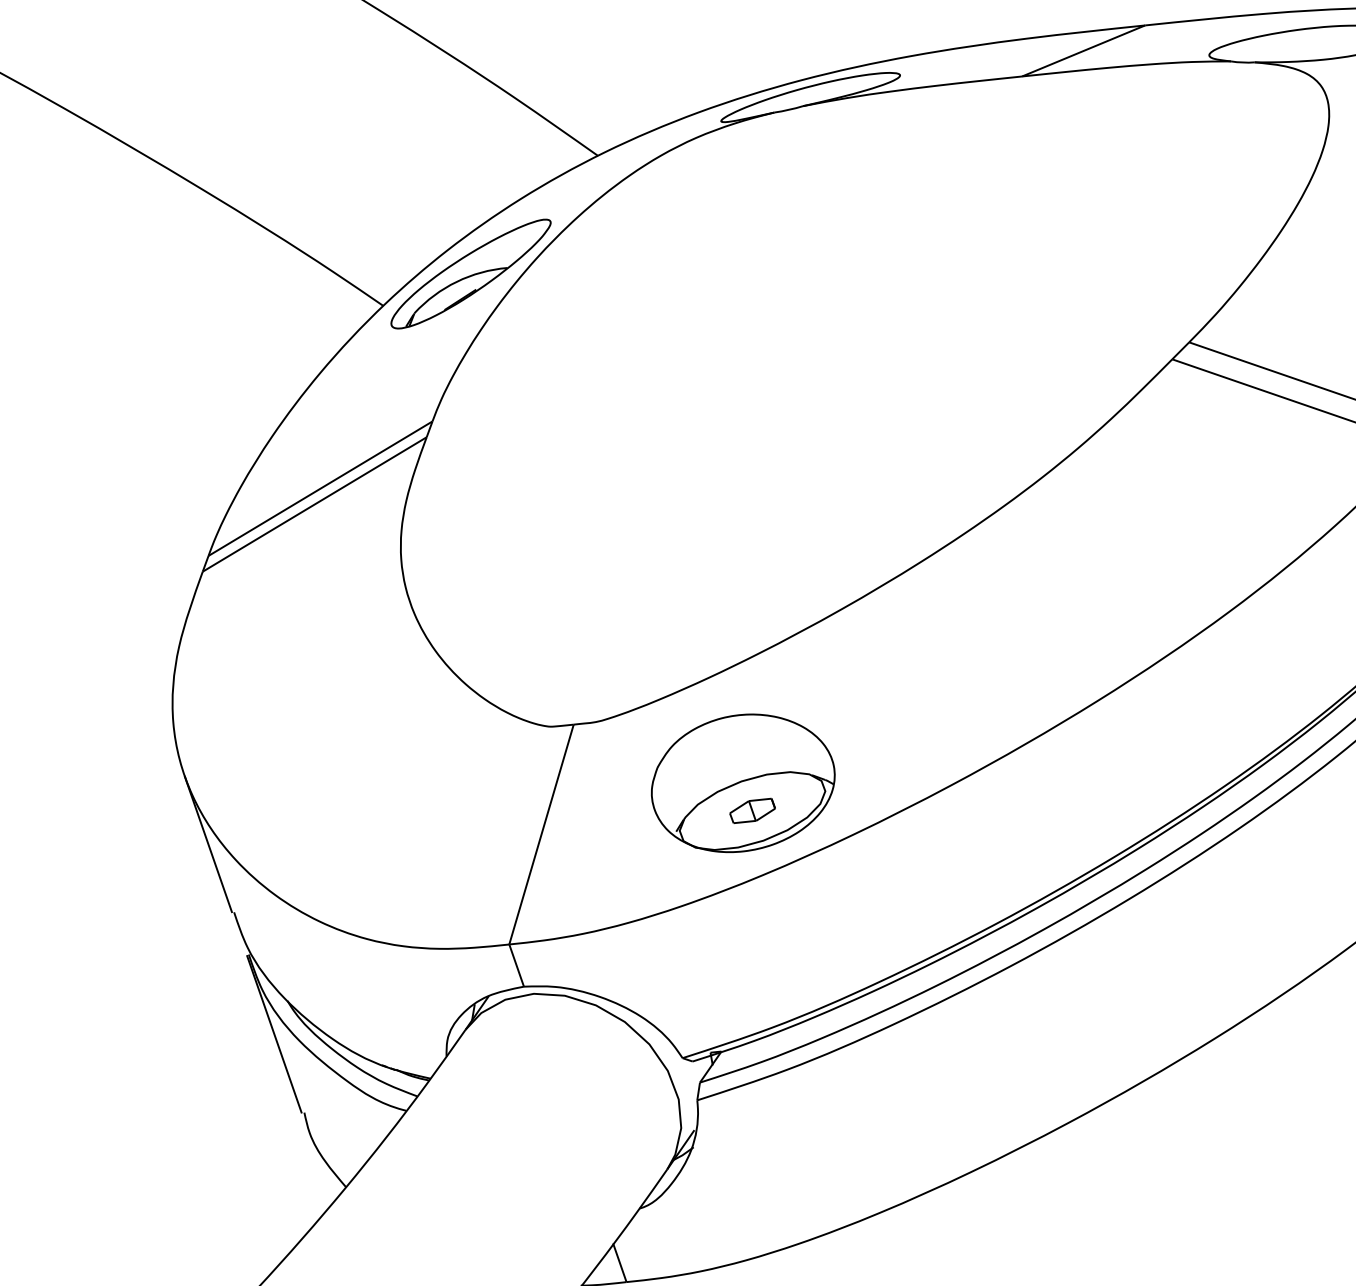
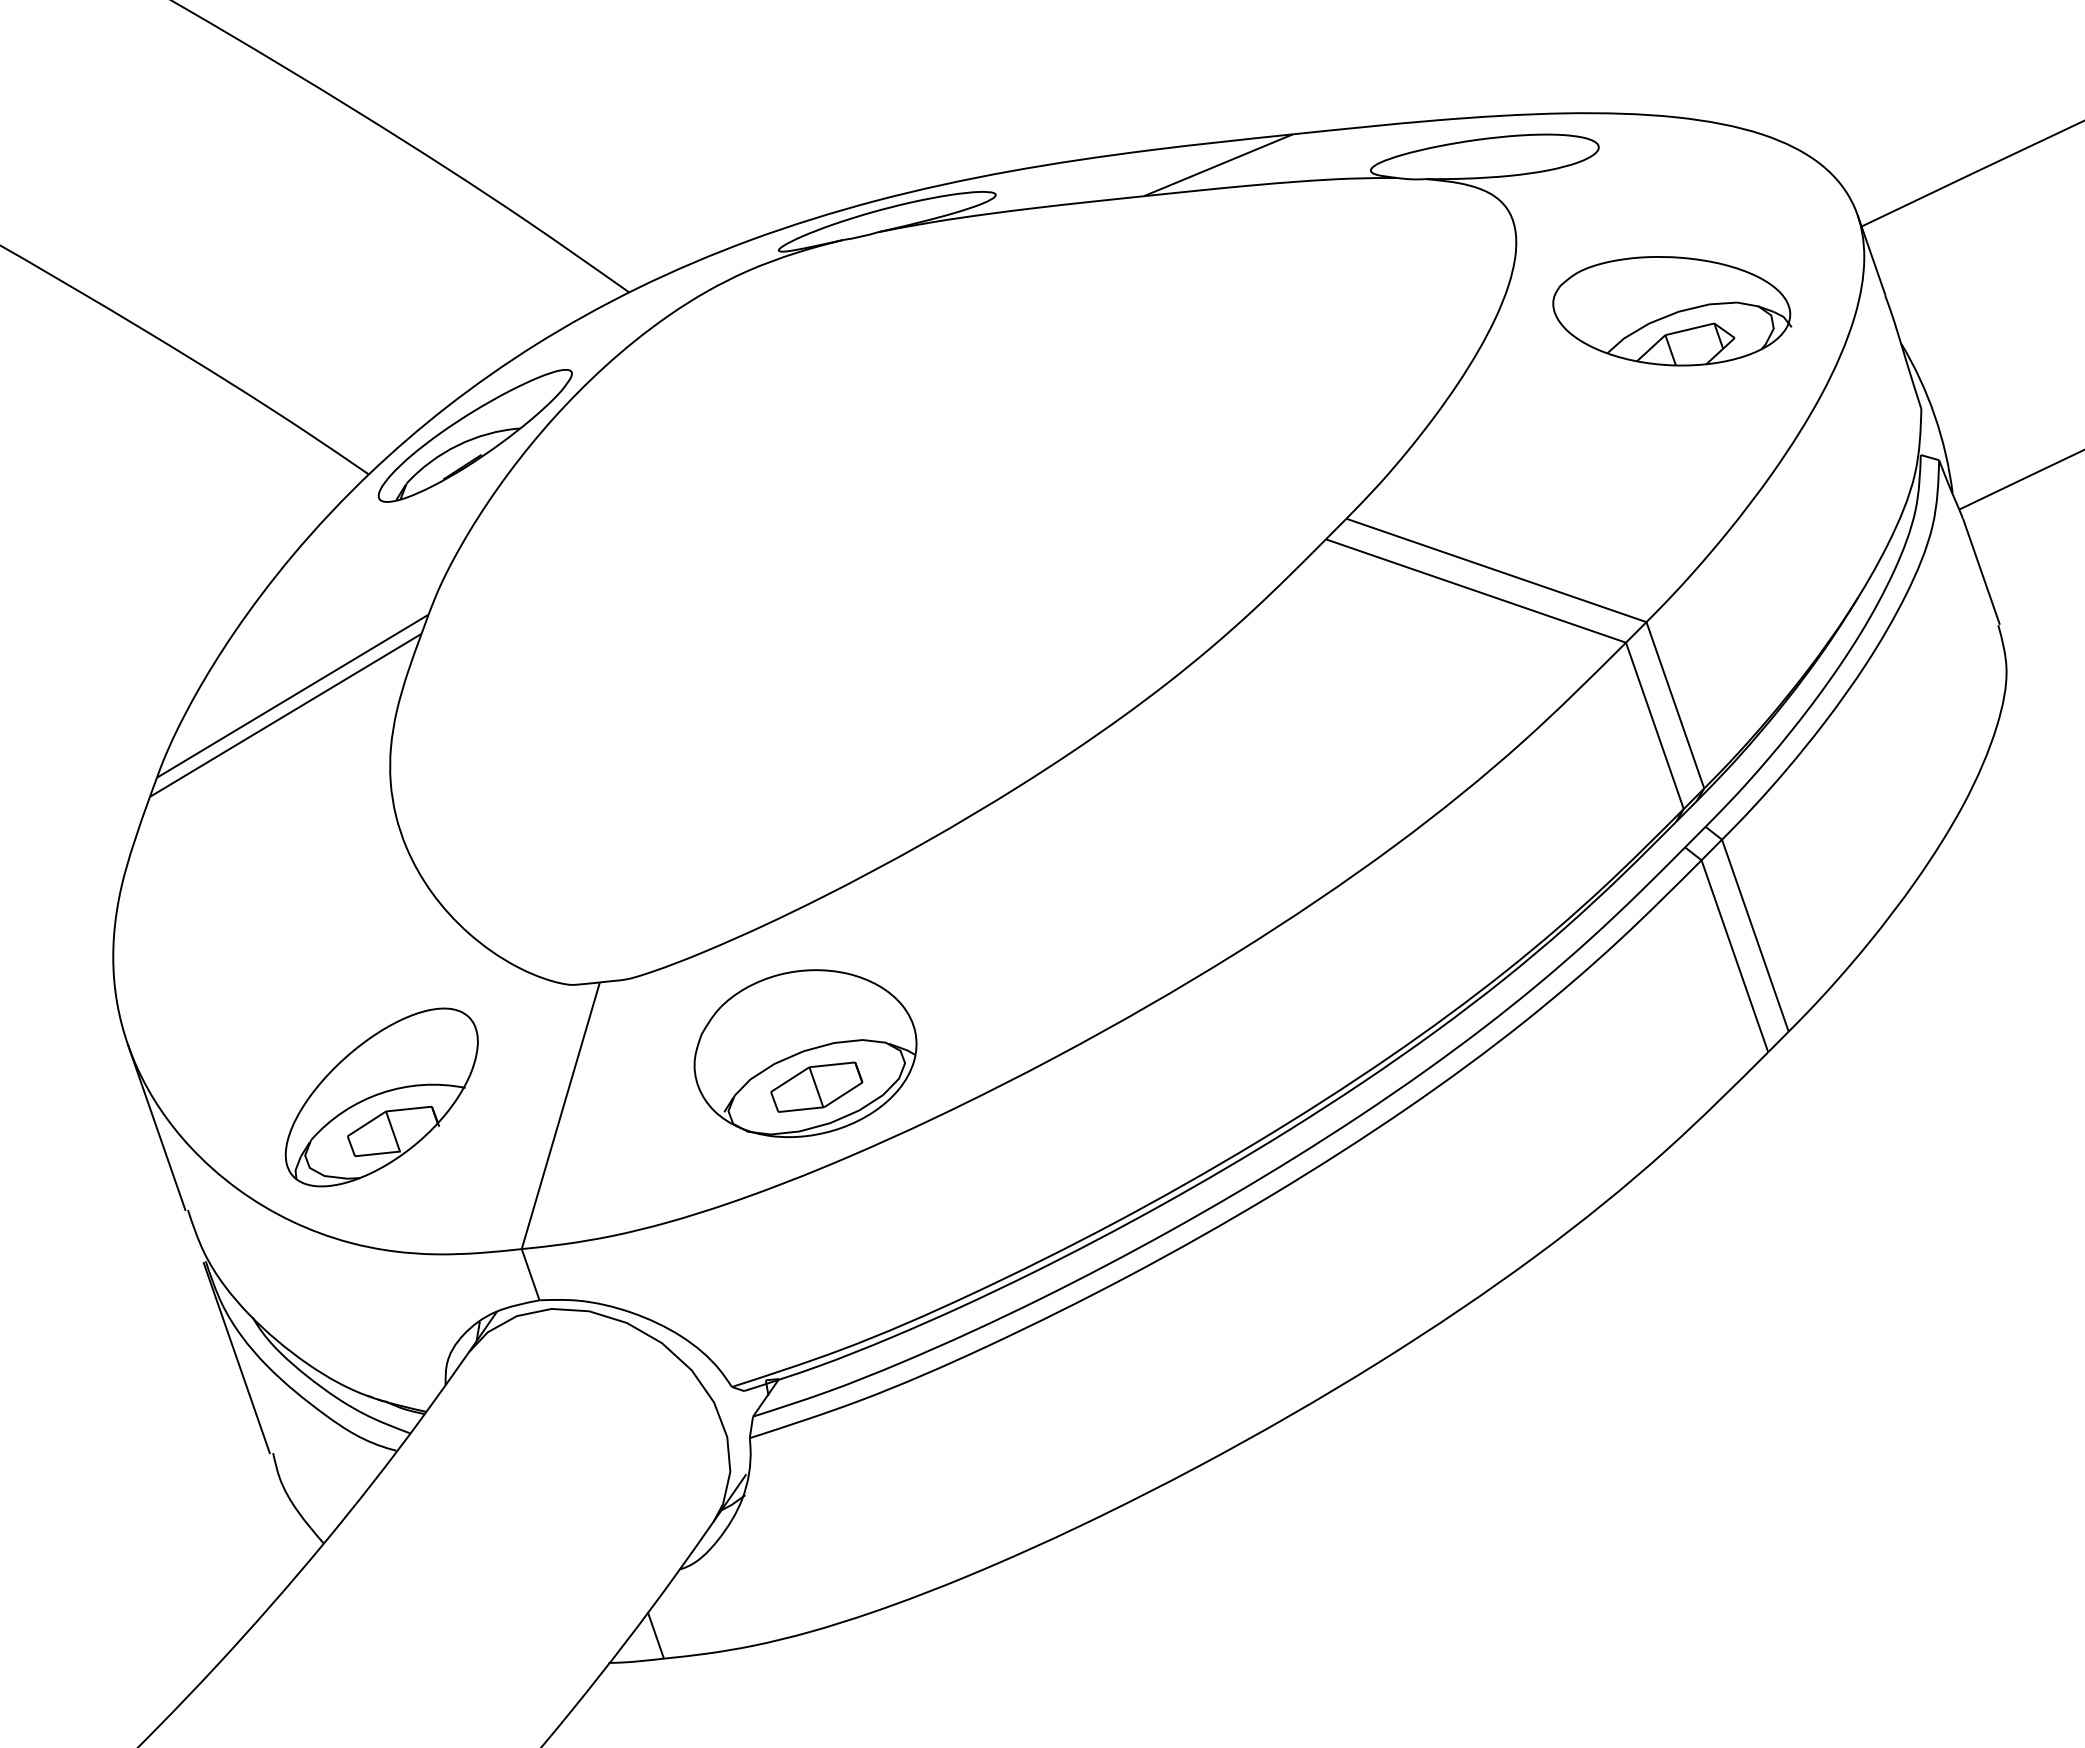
part: (752, 810) -> (816, 1086), size x1.67
part: (393, 819) -> (381, 1097), added

